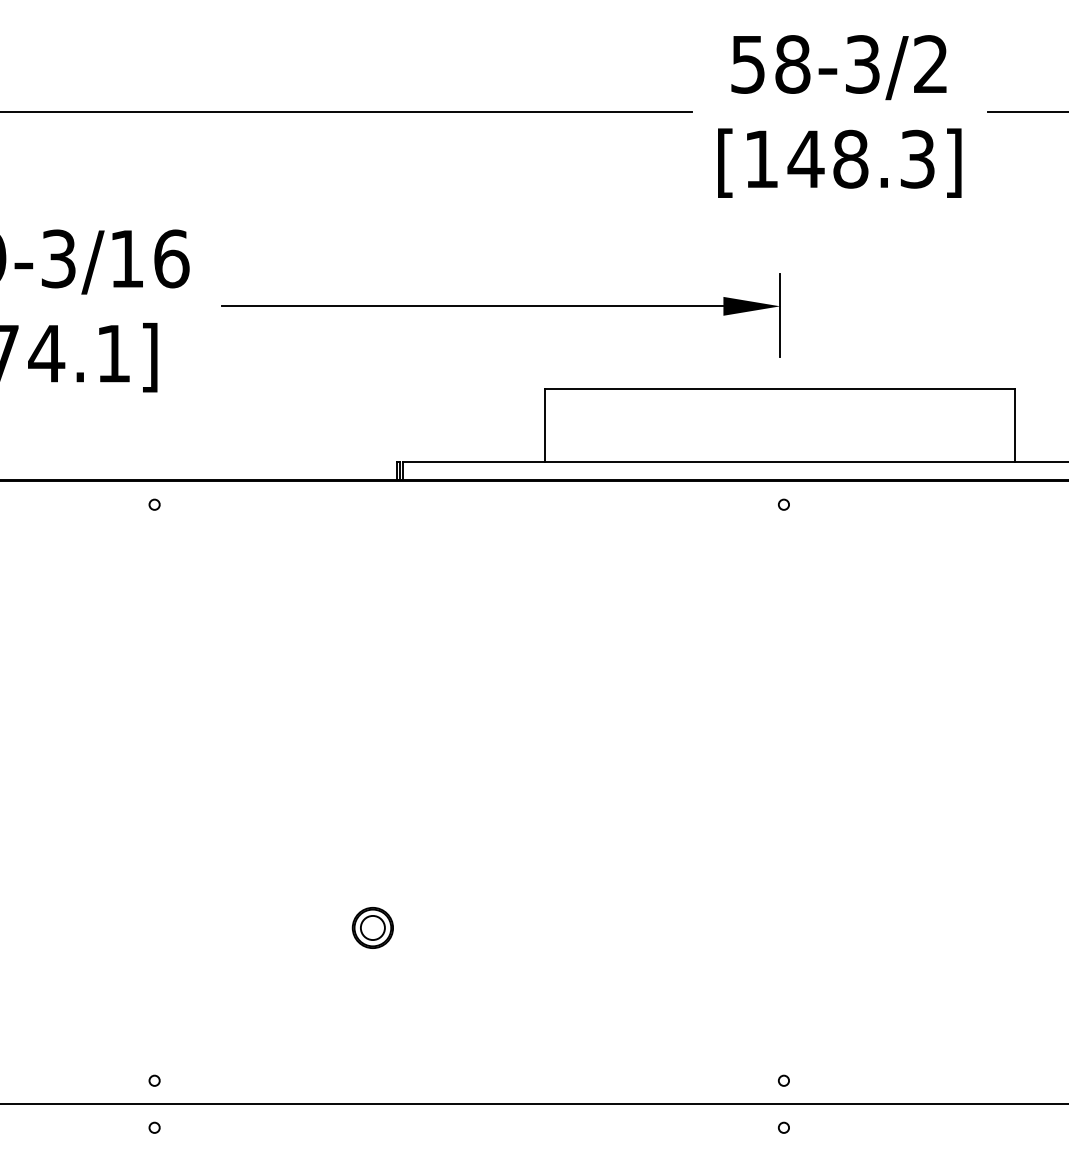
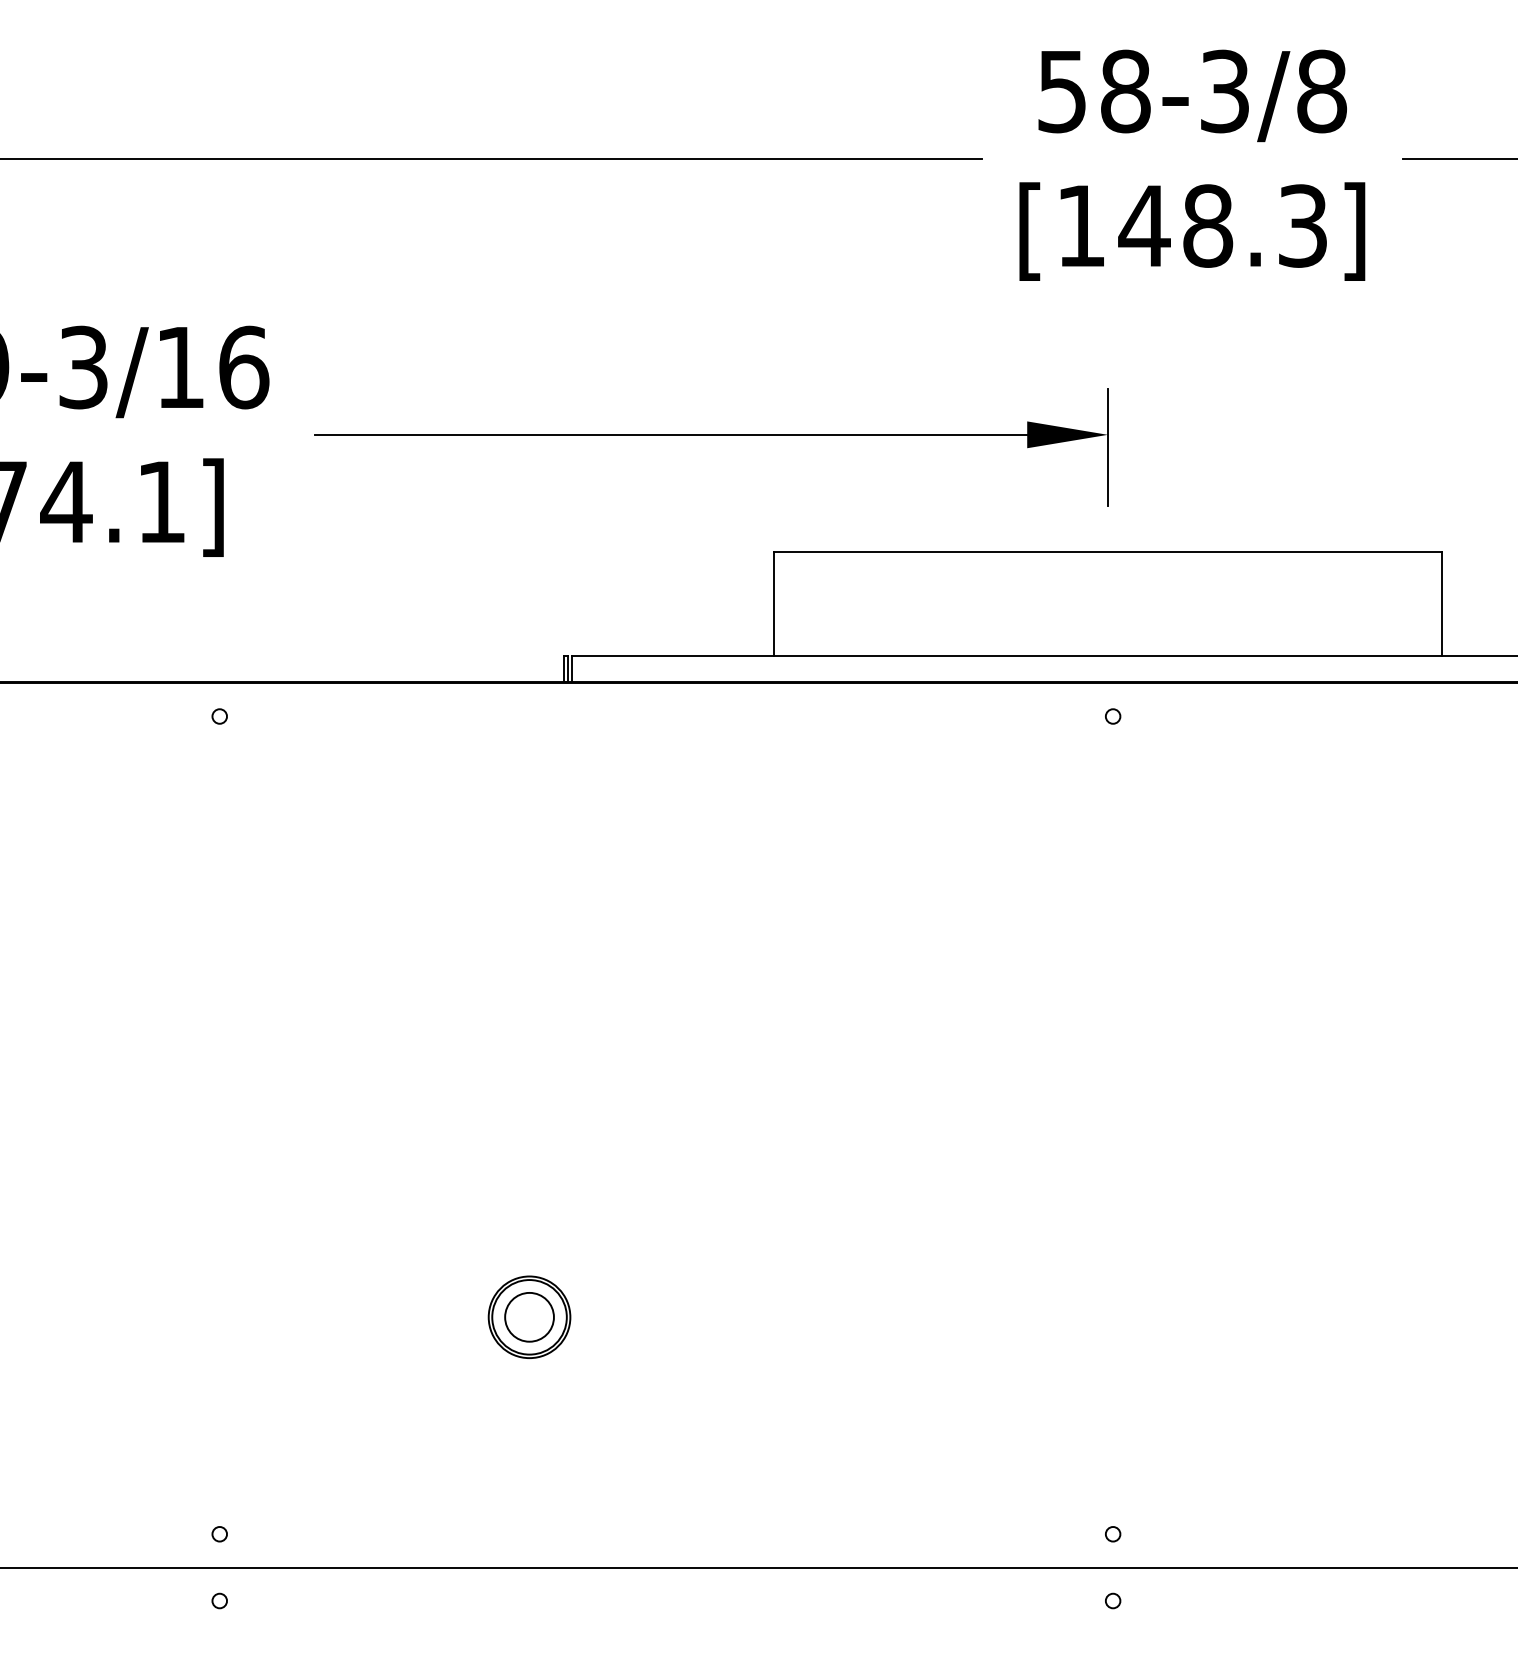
text: (930, 64) -> (1321, 91), 58-3/2 -> 58-3/8
part: (372, 927) -> (529, 1316), size x1.43

